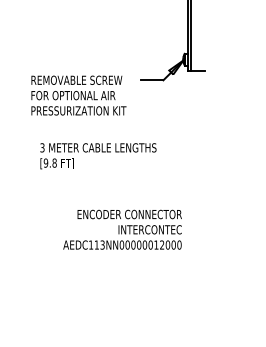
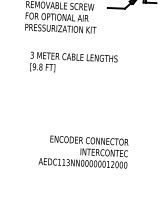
text: (122, 229) -> (83, 151), moved

